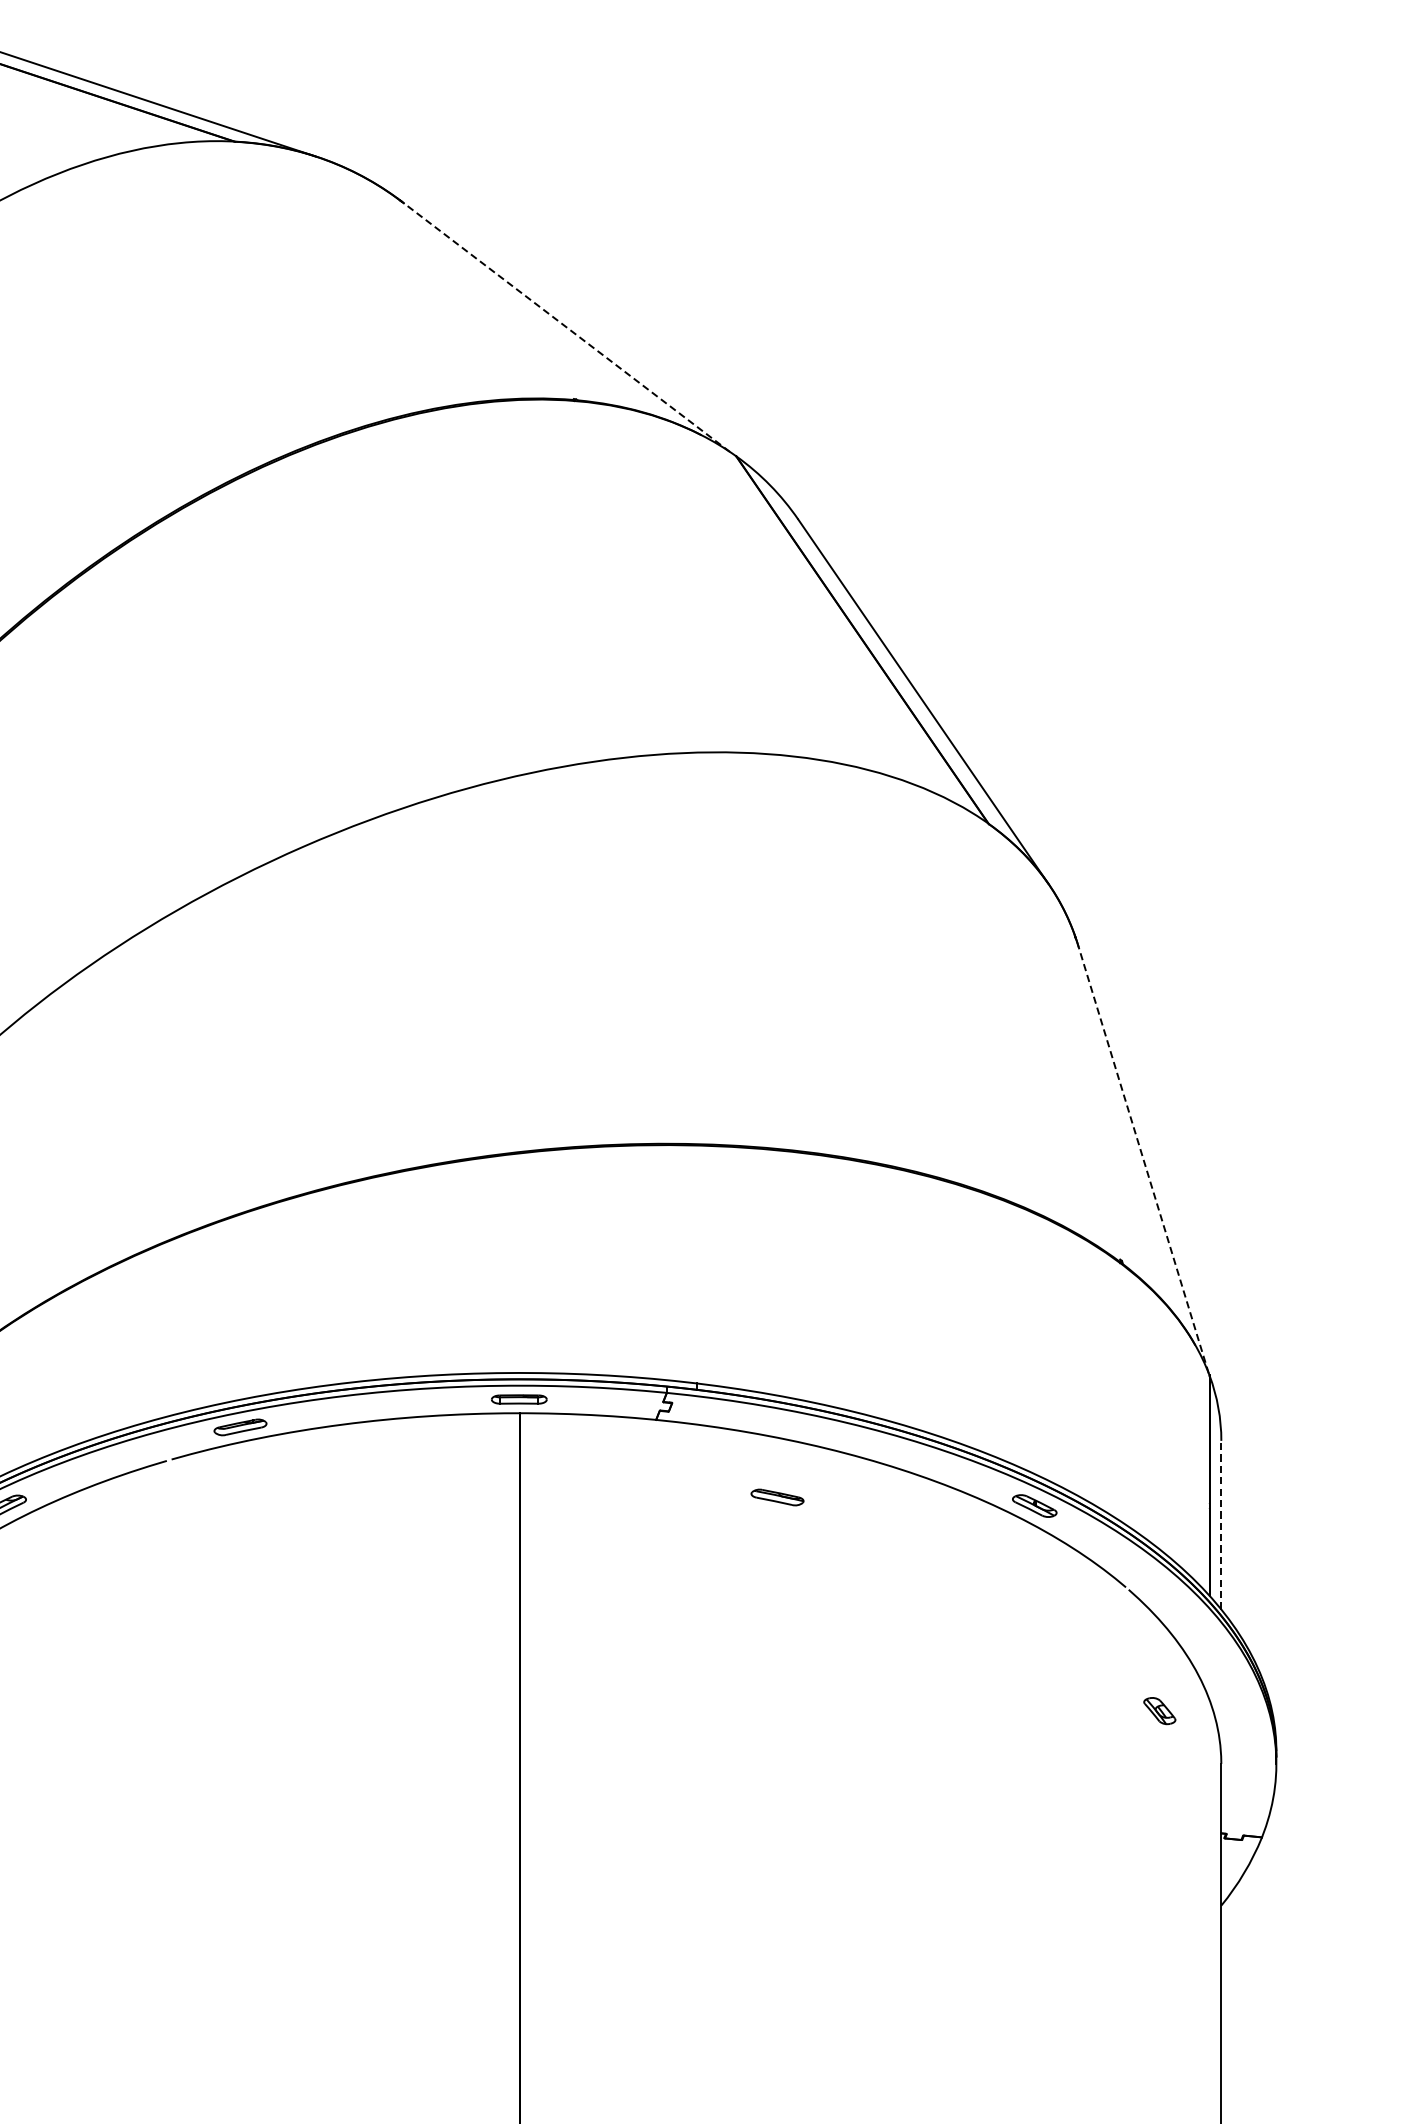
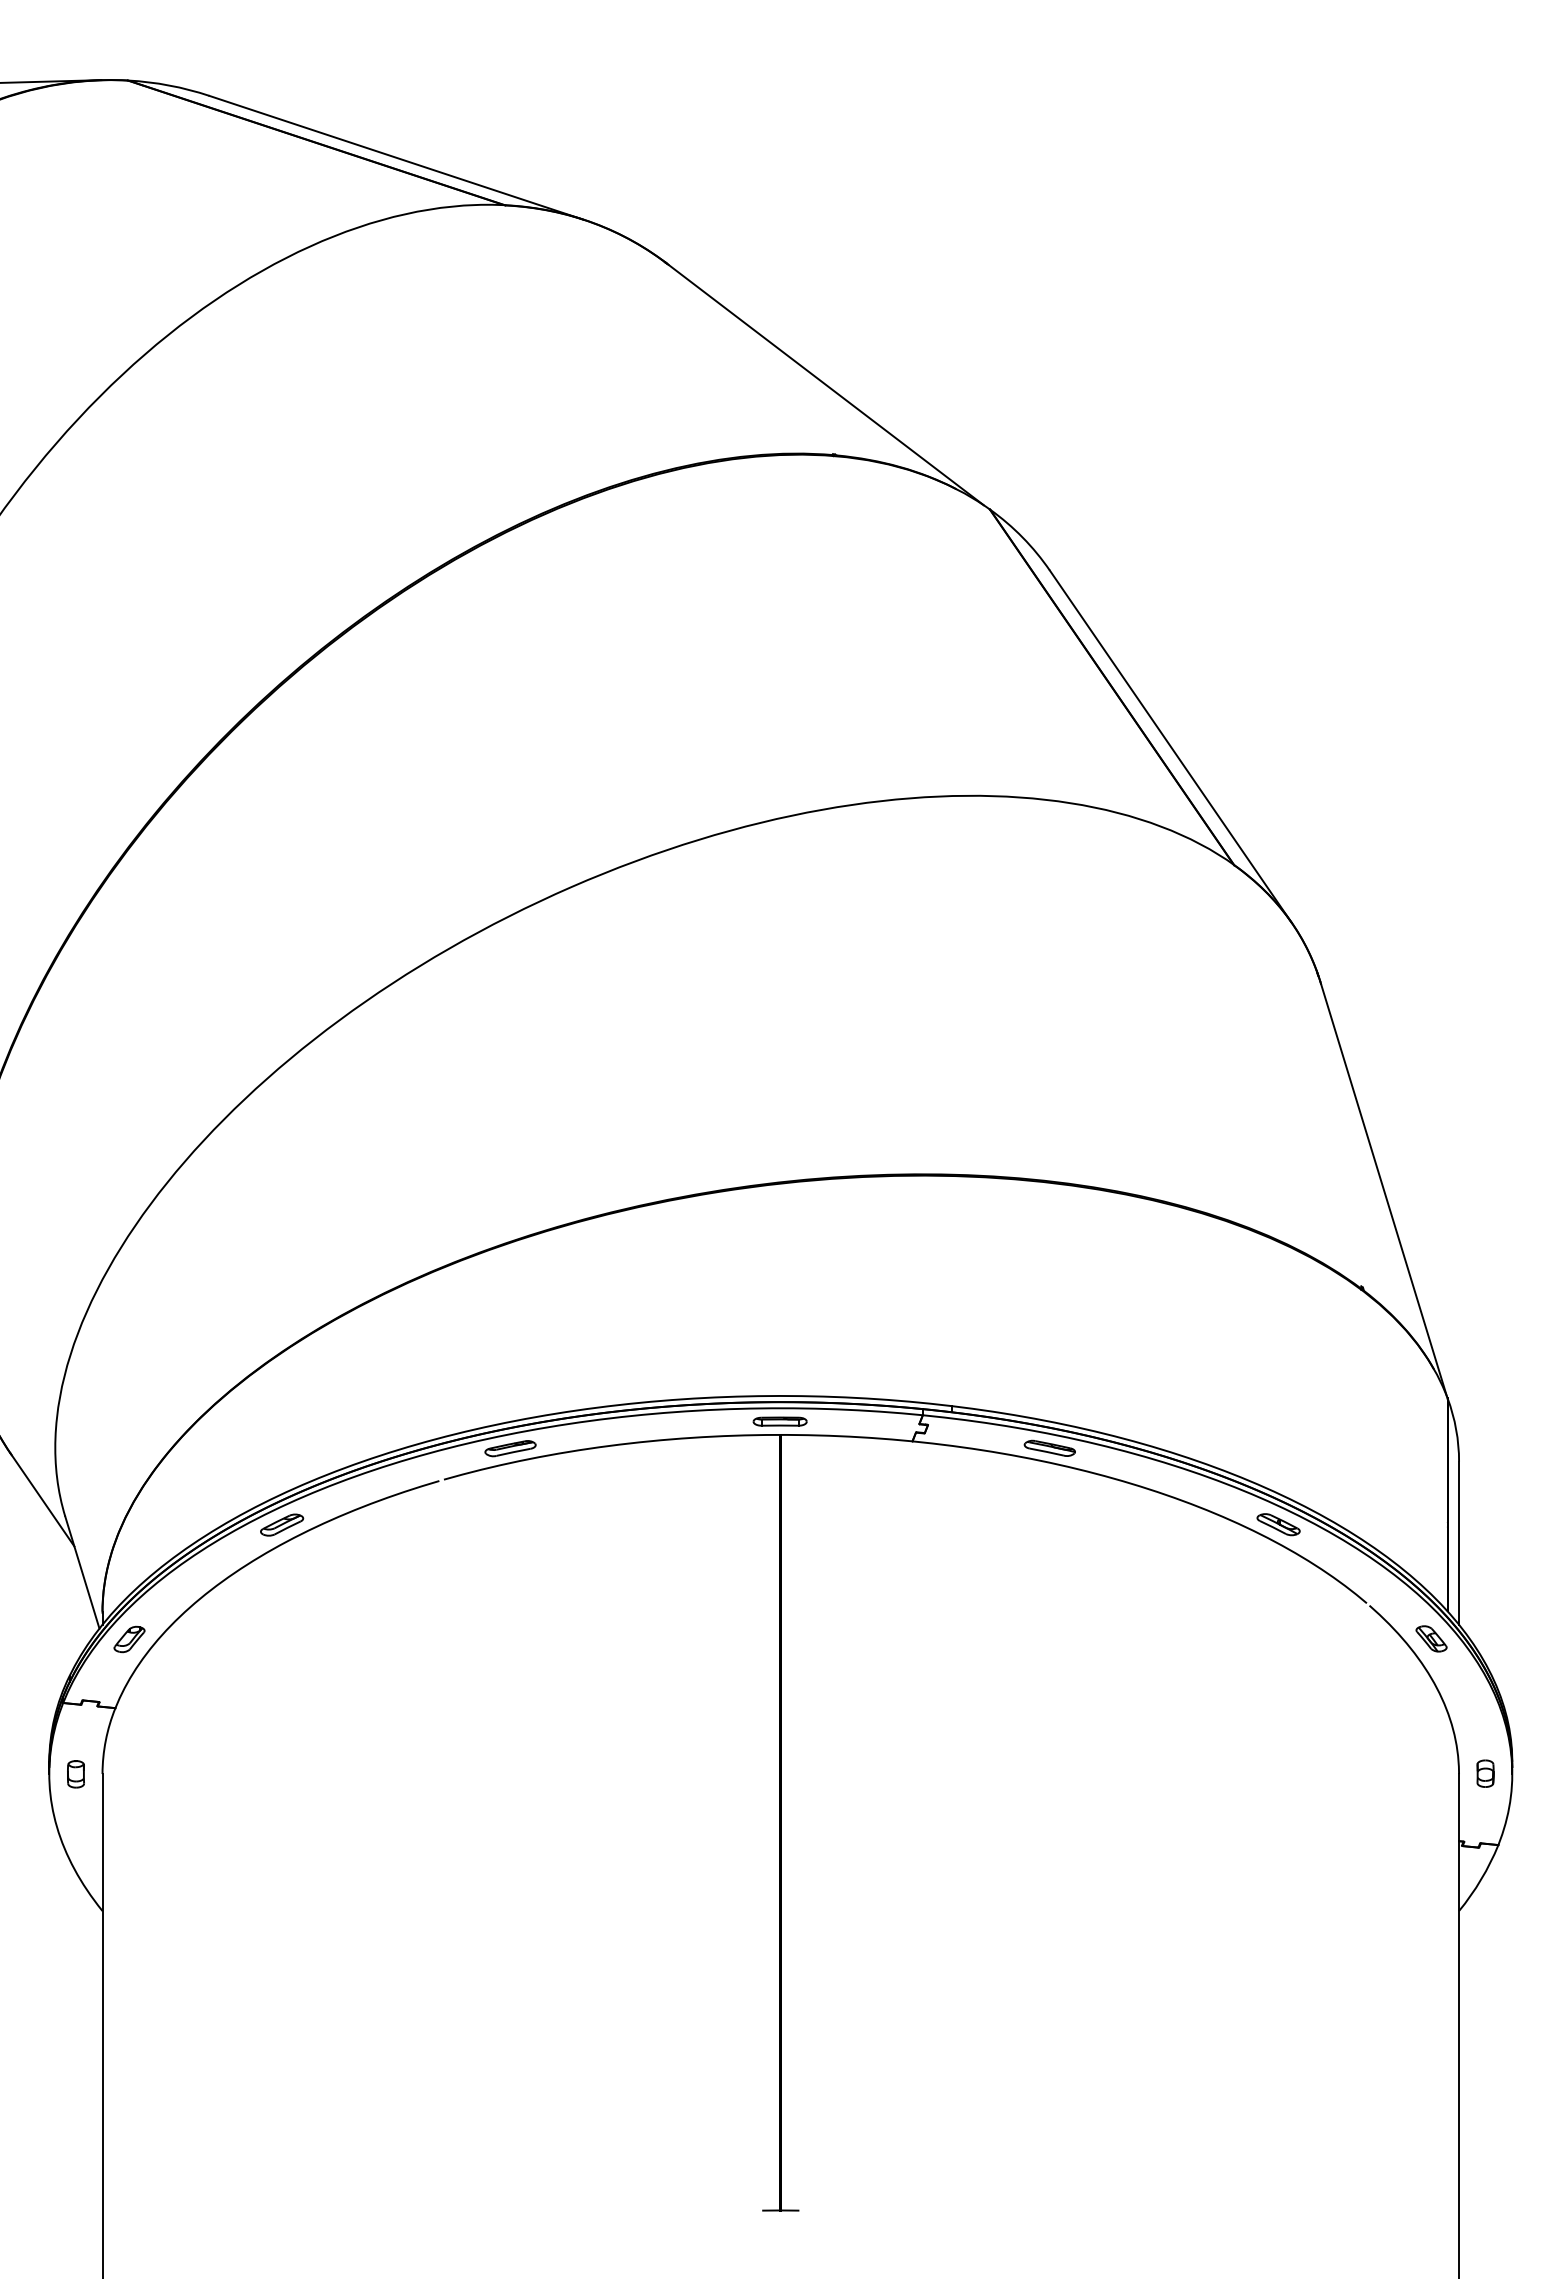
line: (565, 327) -> (824, 384), dashed -> solid
line: (1143, 1159) -> (1383, 1189), dashed -> solid
part: (777, 1496) -> (1049, 1447), moved
line: (1221, 1525) -> (1459, 1543), dashed -> solid
part: (1159, 1710) -> (1431, 1638), moved
part: (1248, 1763) -> (1485, 1773), added

